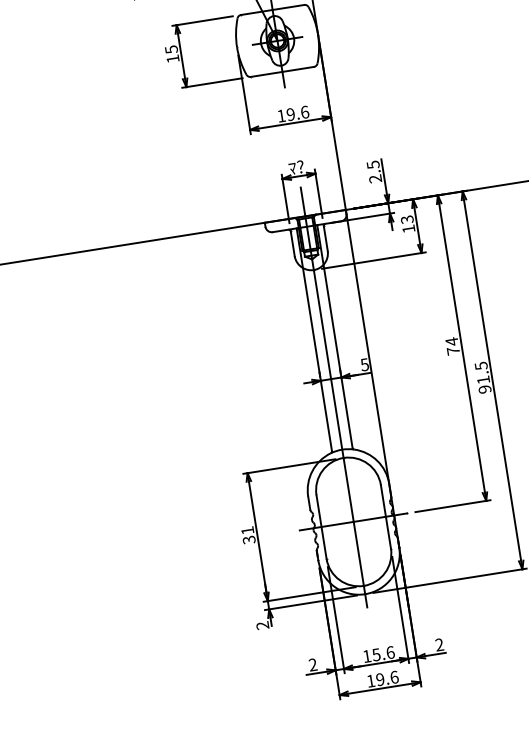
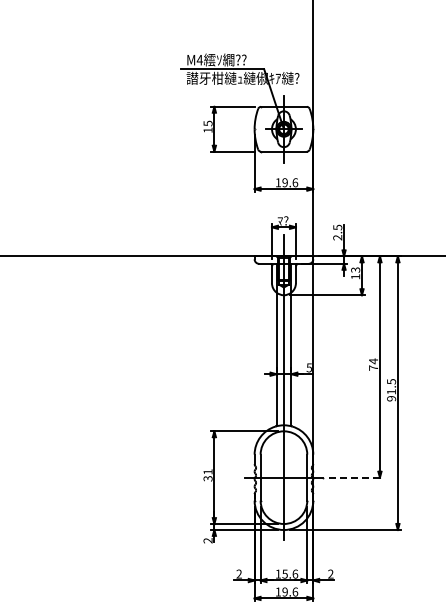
line: (453, 505) -> (356, 477), solid -> dashed

